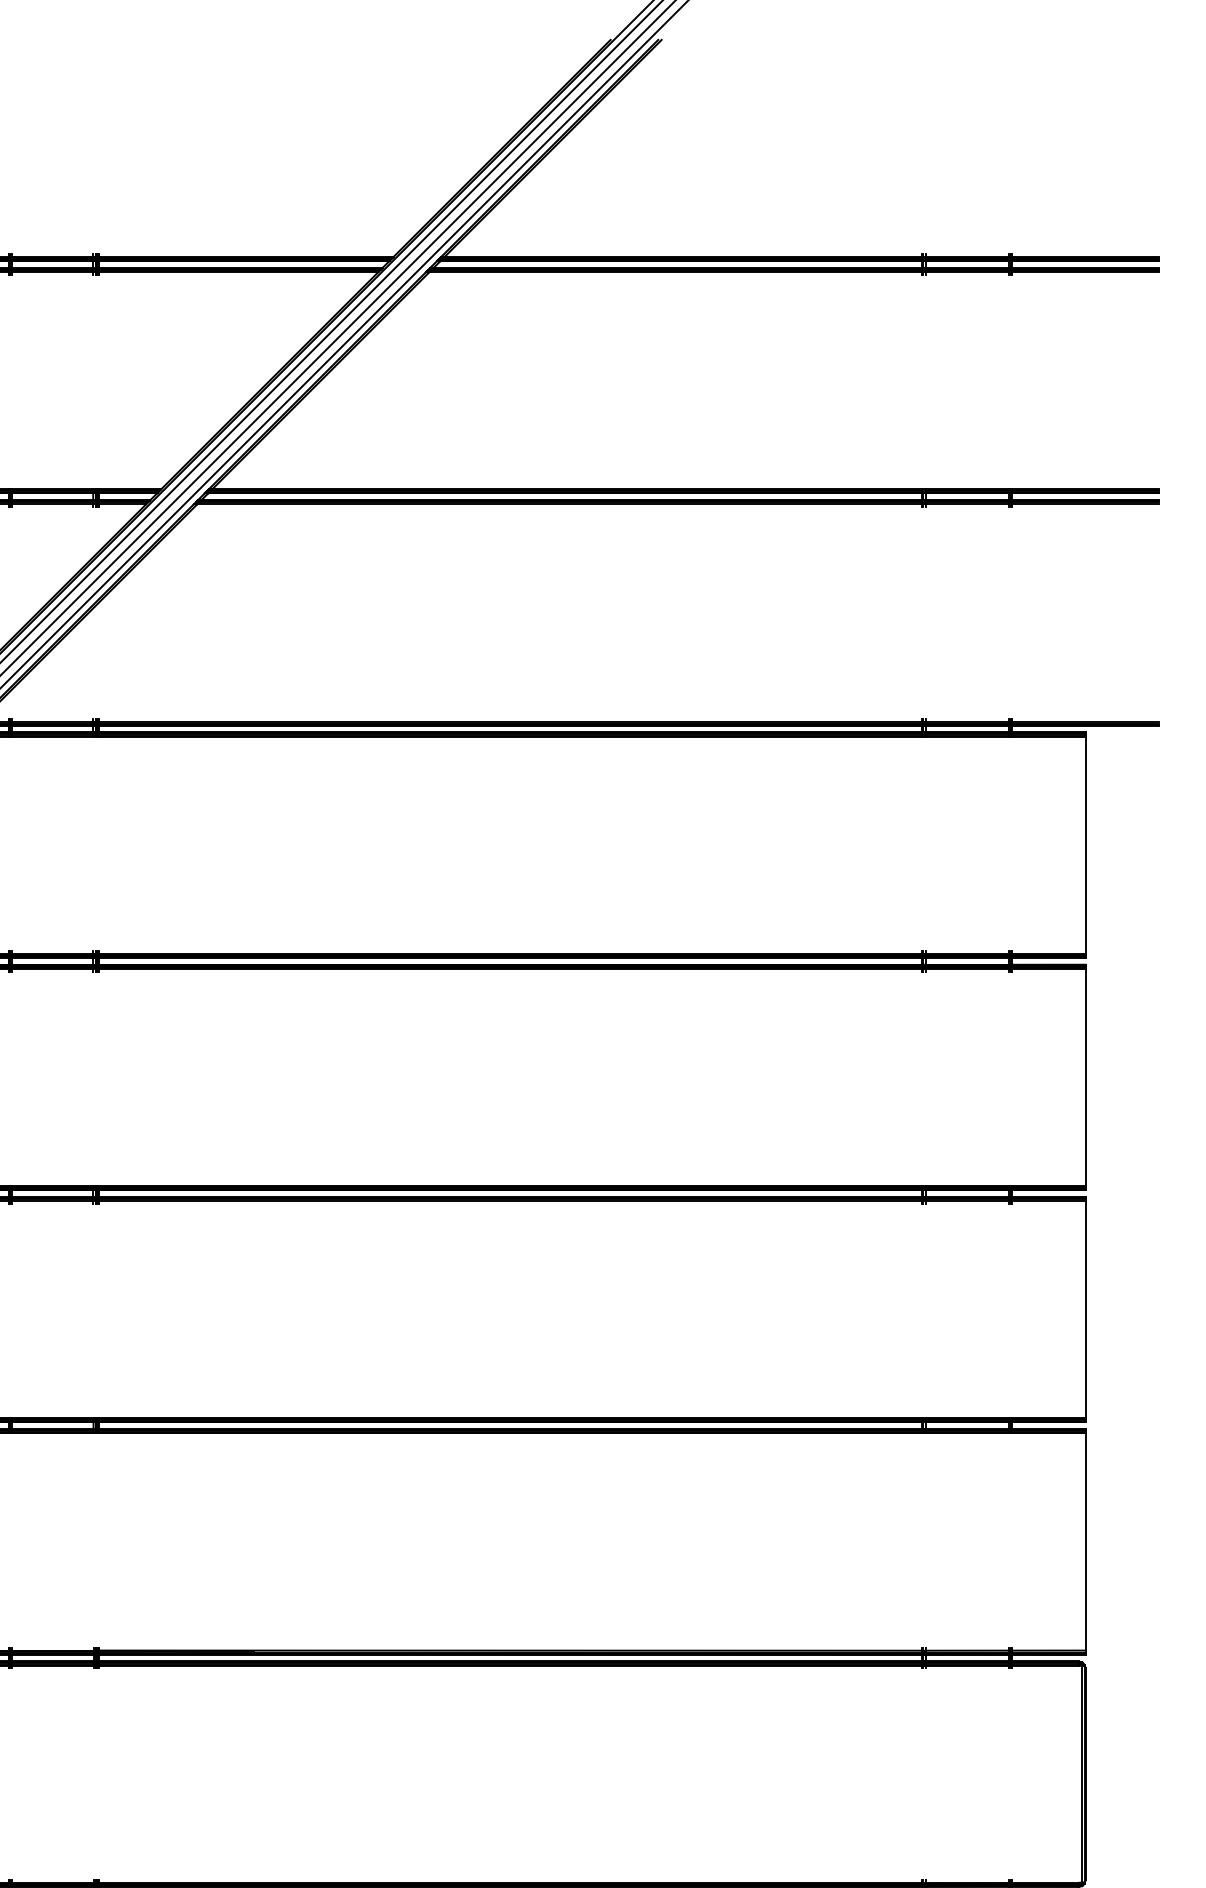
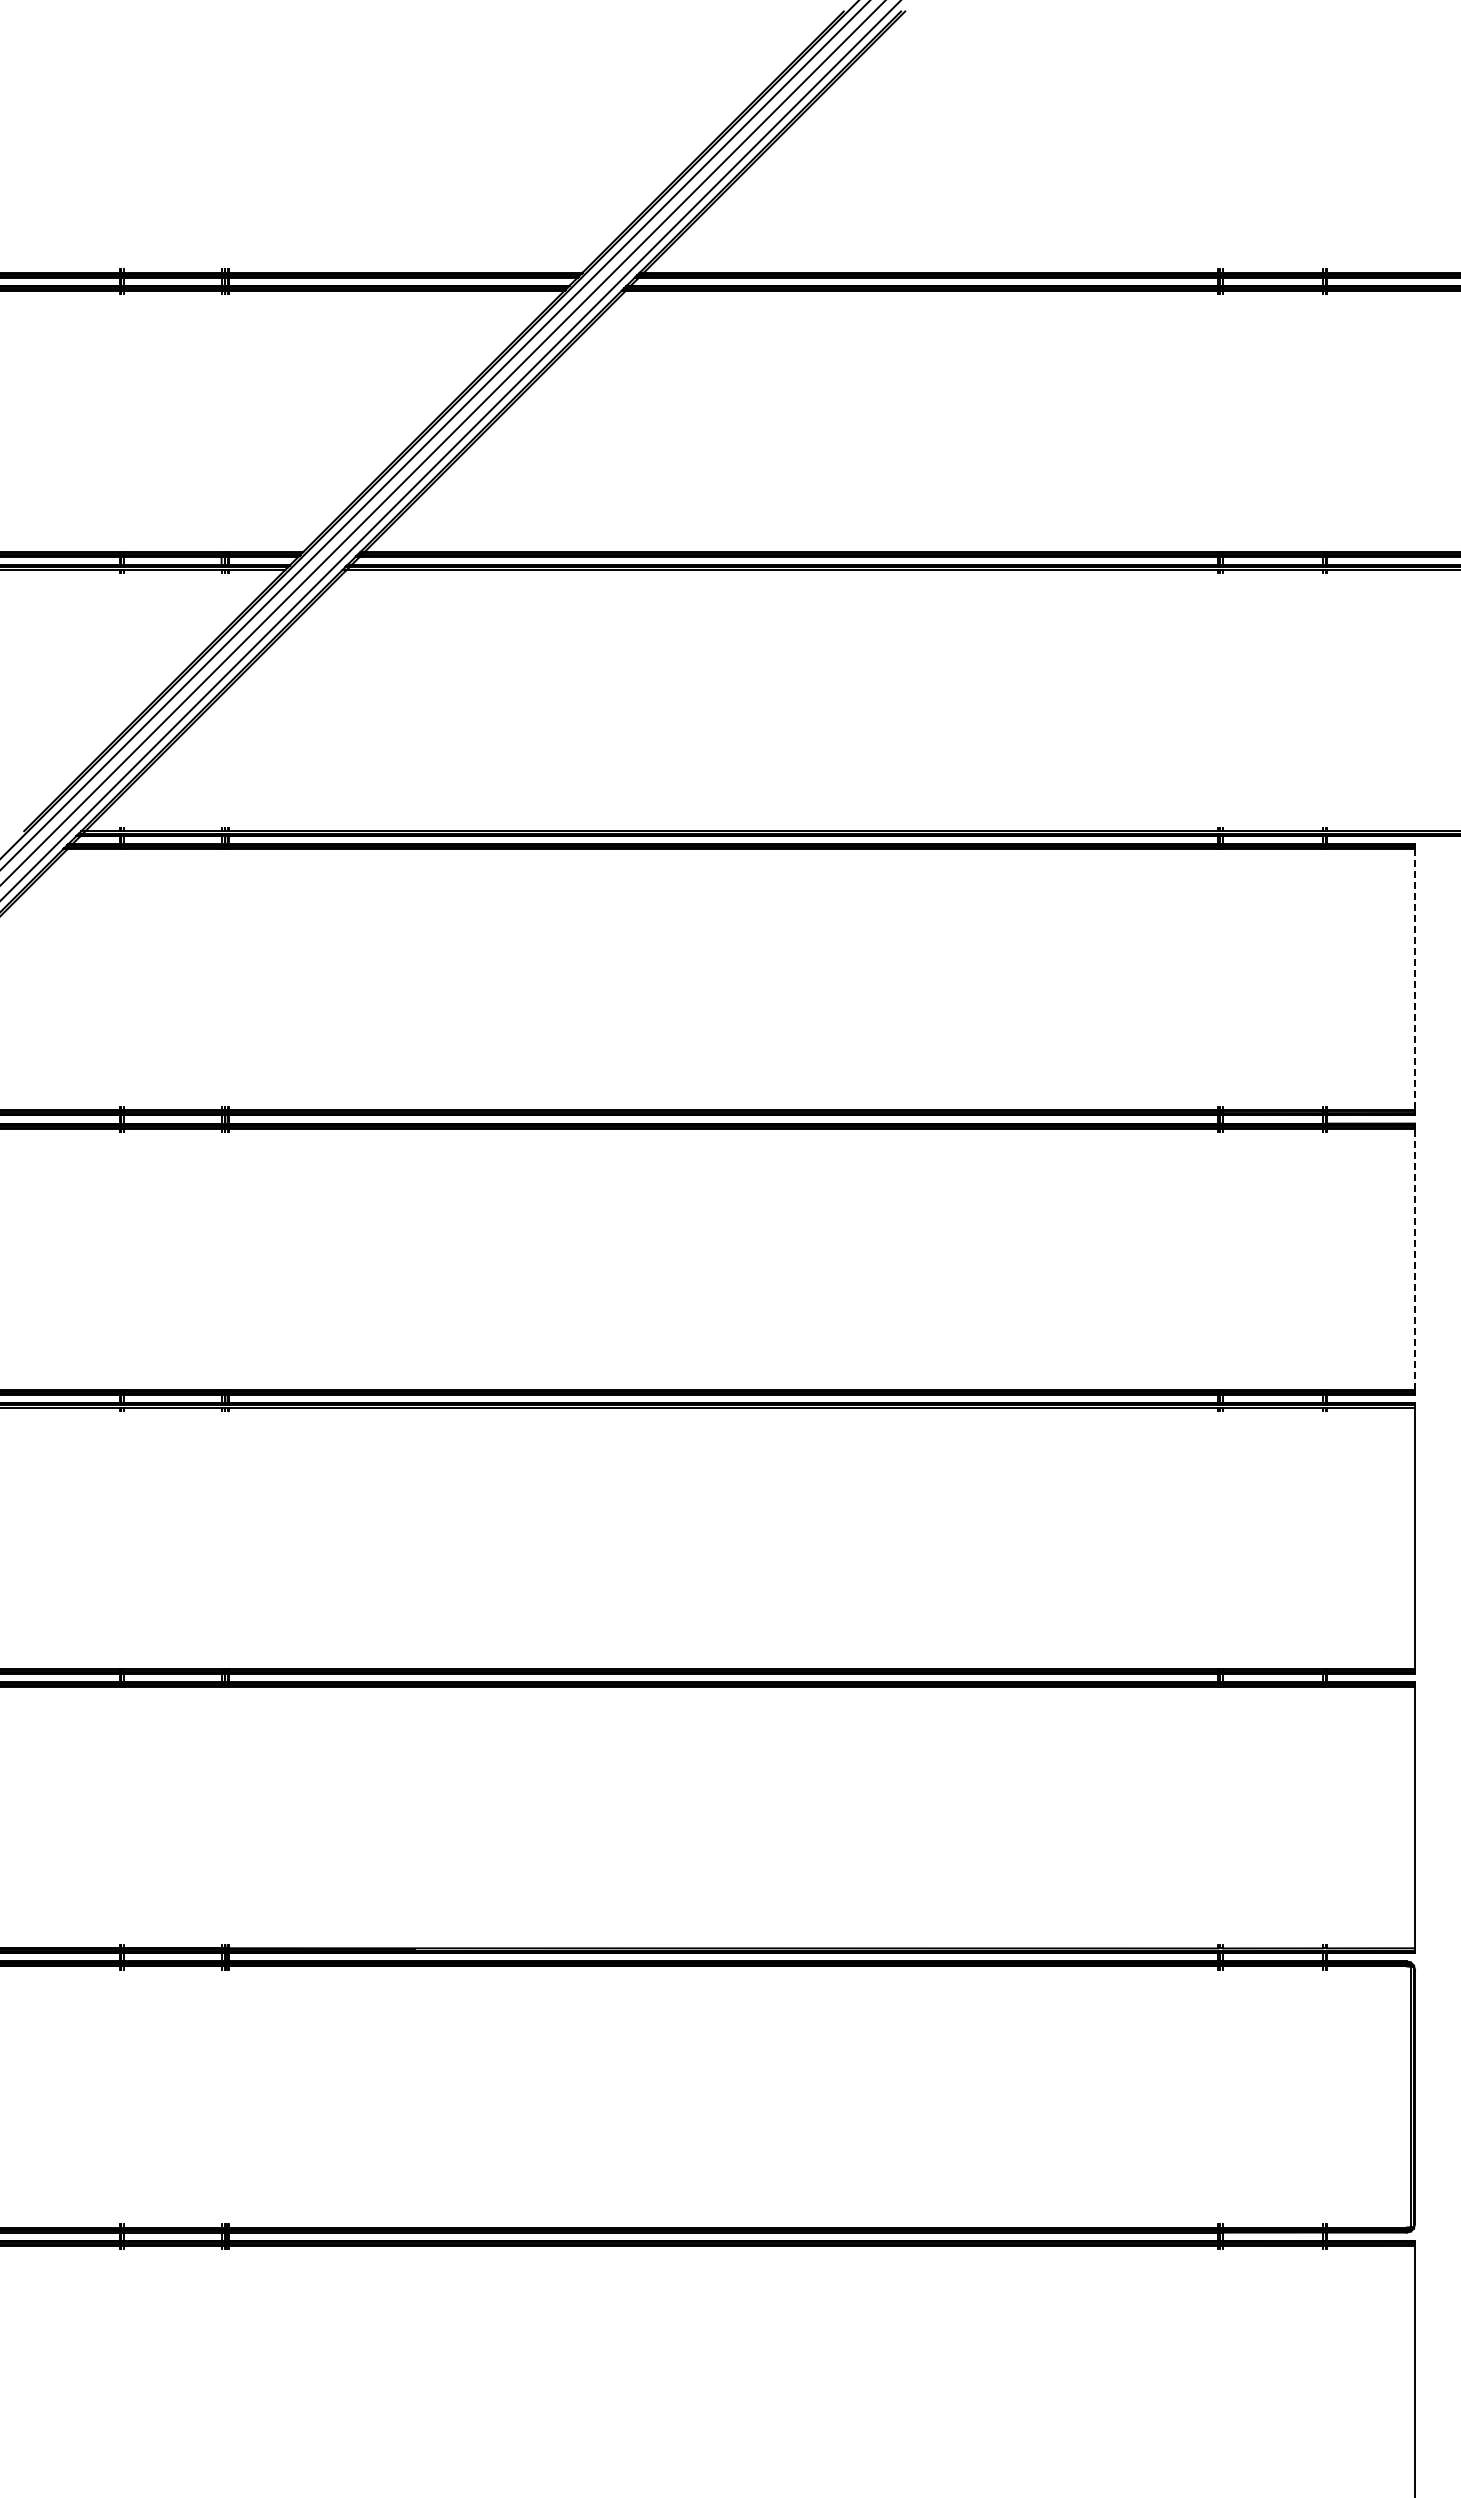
line: (1086, 844) -> (1415, 979), solid -> dashed
line: (1086, 1077) -> (1415, 1259), solid -> dashed

